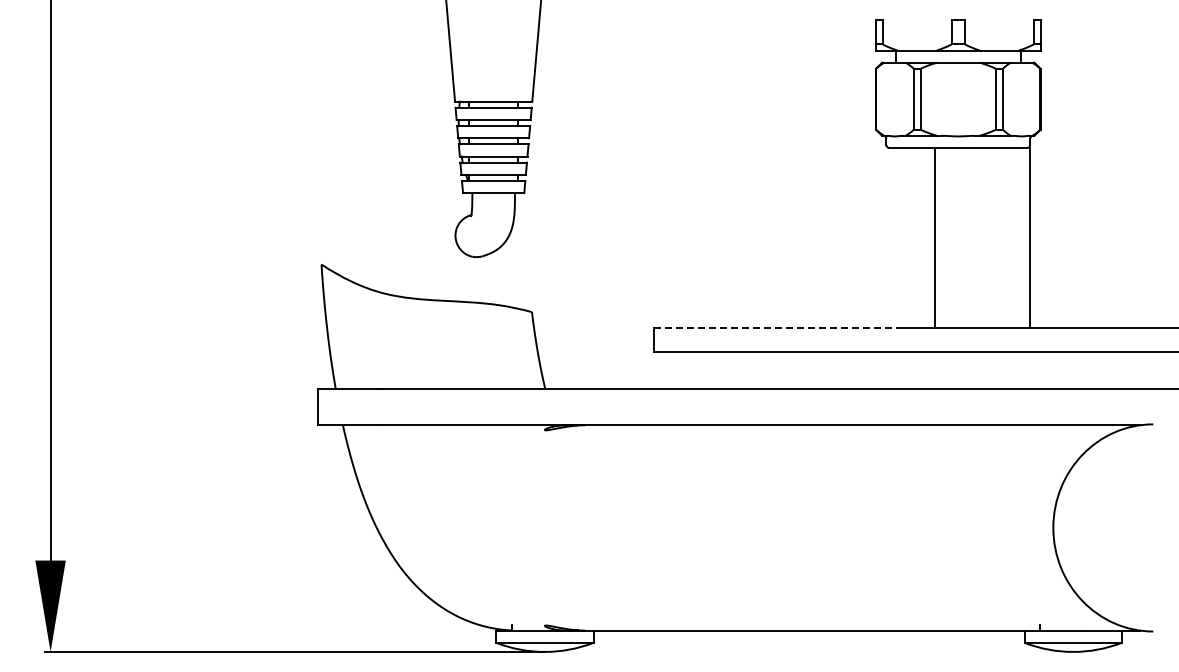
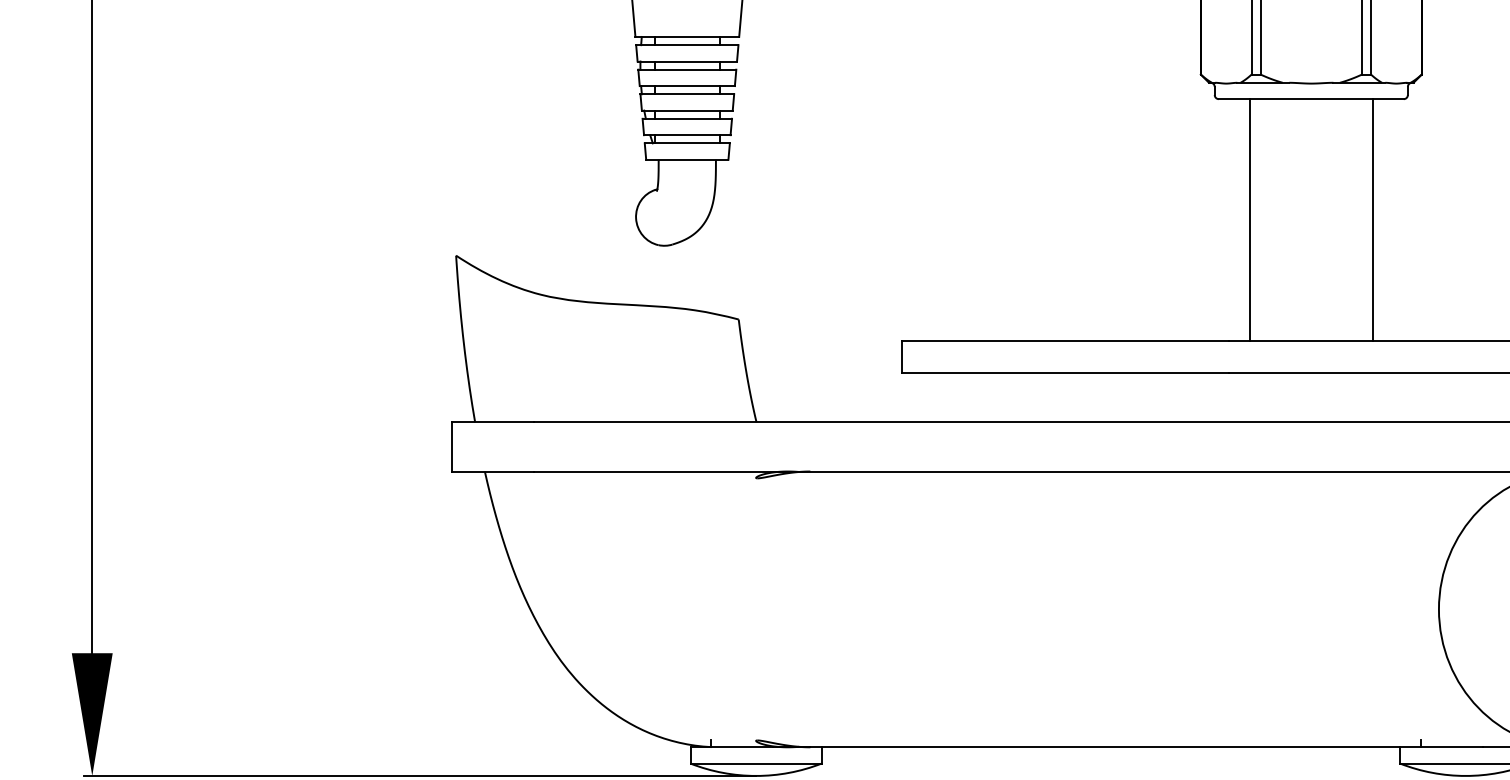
line: (934, 237) -> (1249, 219), moved
line: (1030, 237) -> (1373, 219), moved
line: (775, 327) -> (1065, 340), dashed -> solid

